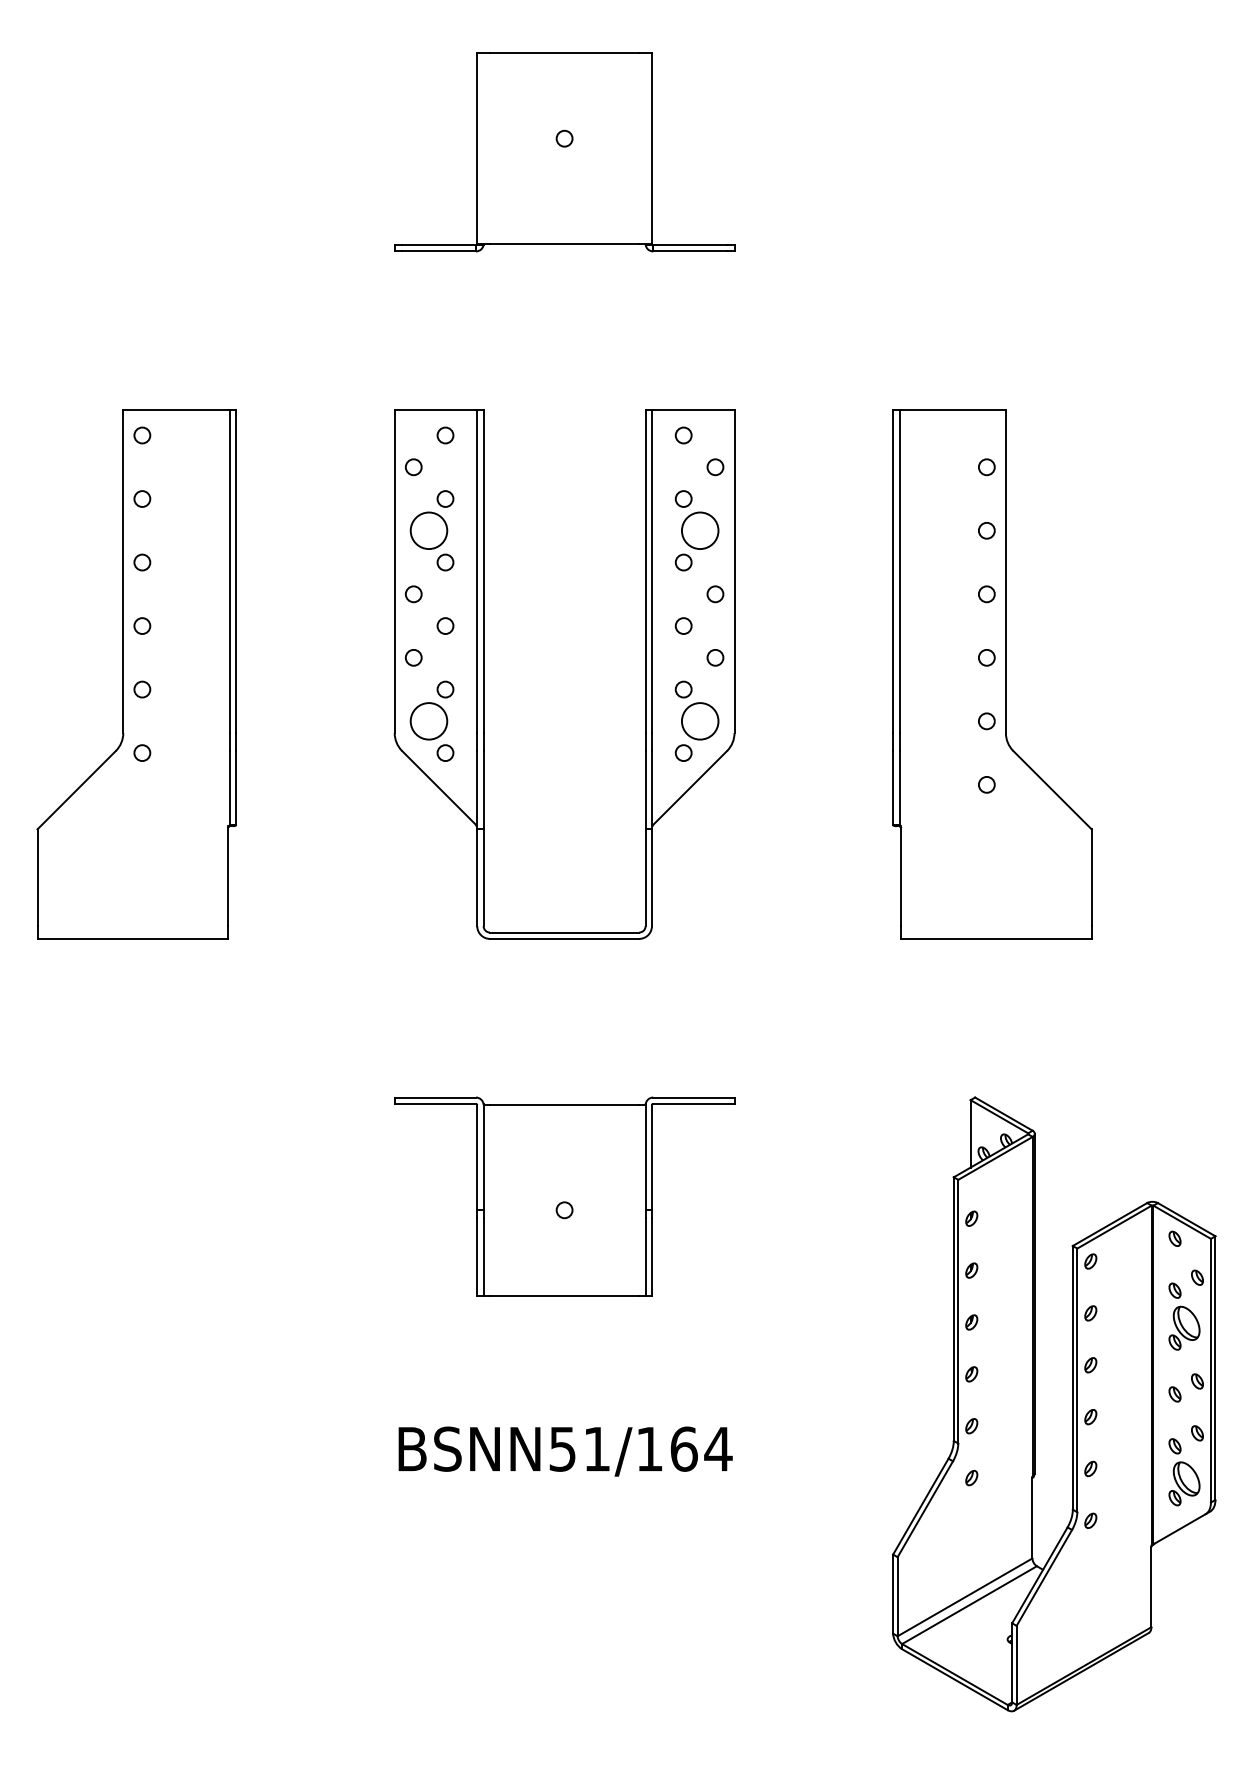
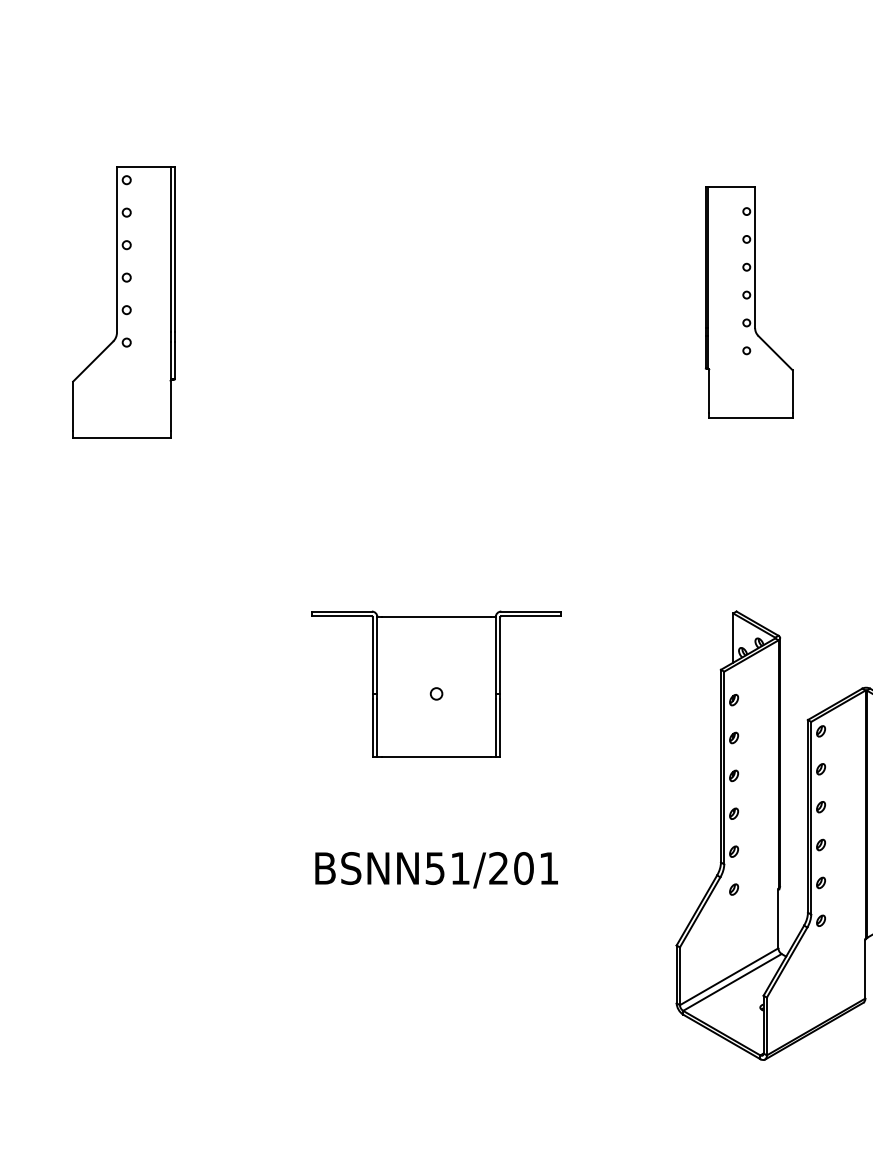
part: (136, 674) -> (123, 302), size x0.7
part: (484, 674) -> (378, 302), removed
part: (992, 674) -> (749, 302), size x0.6
text: (684, 1448) -> (524, 867), BSNN51/164 -> BSNN51/201

